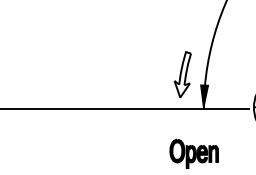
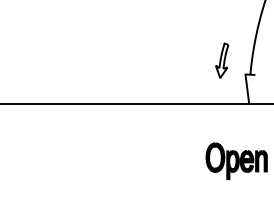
part: (182, 74) -> (221, 60), size x0.6
fill: (204, 97) -> (249, 89), removed

